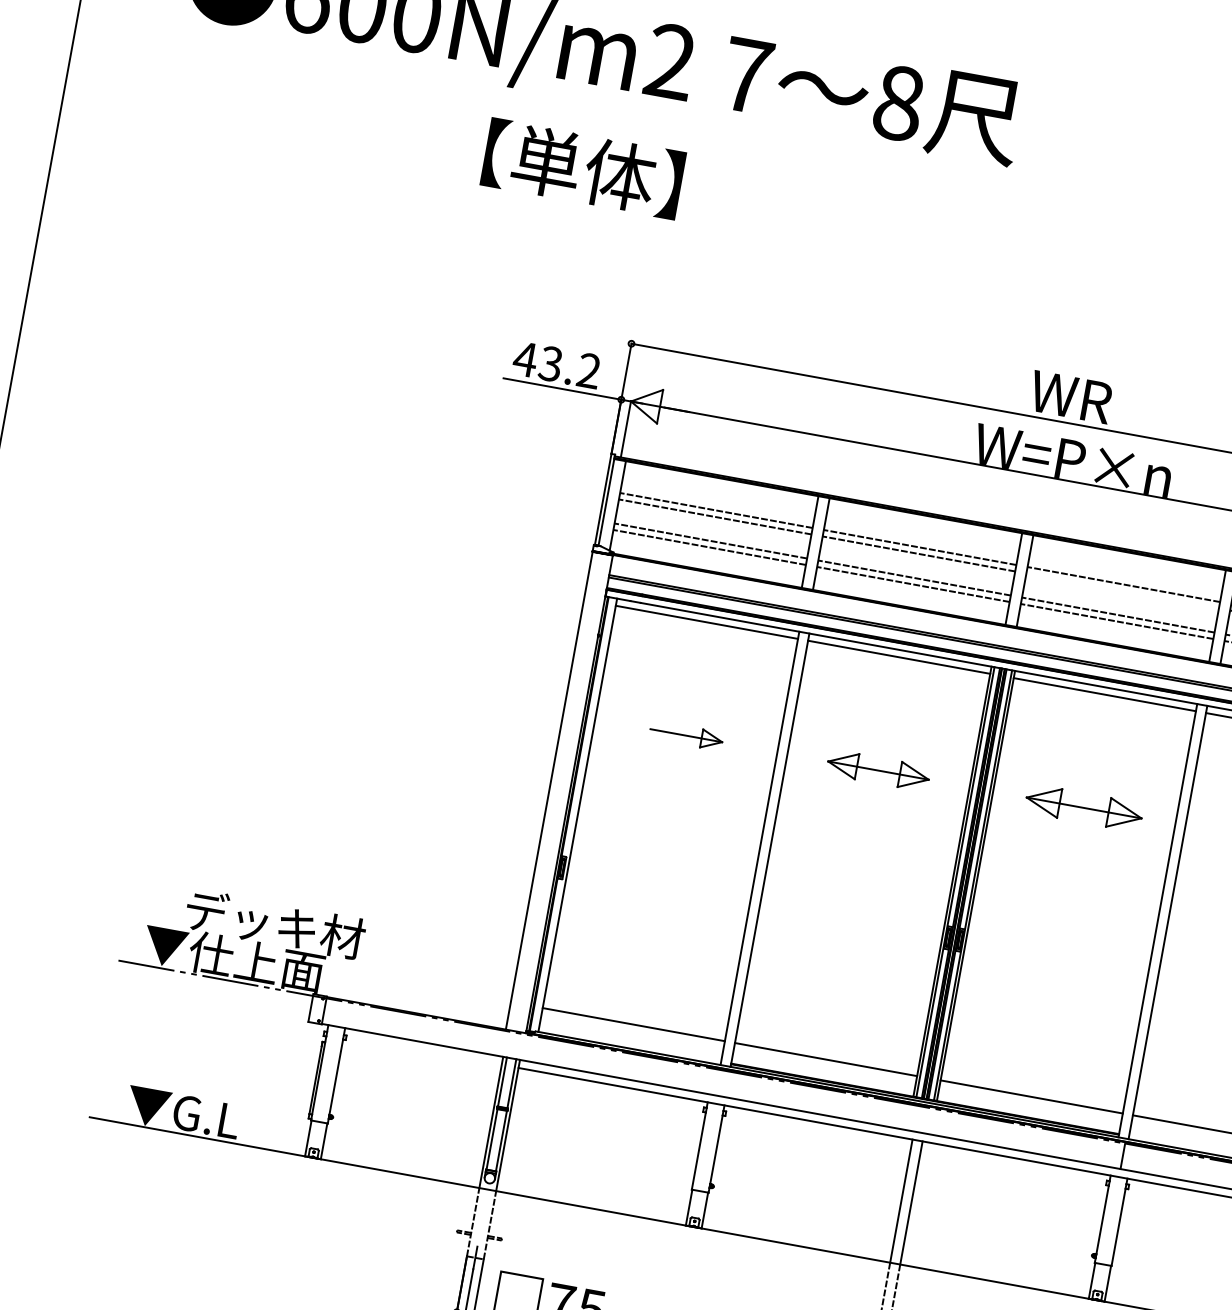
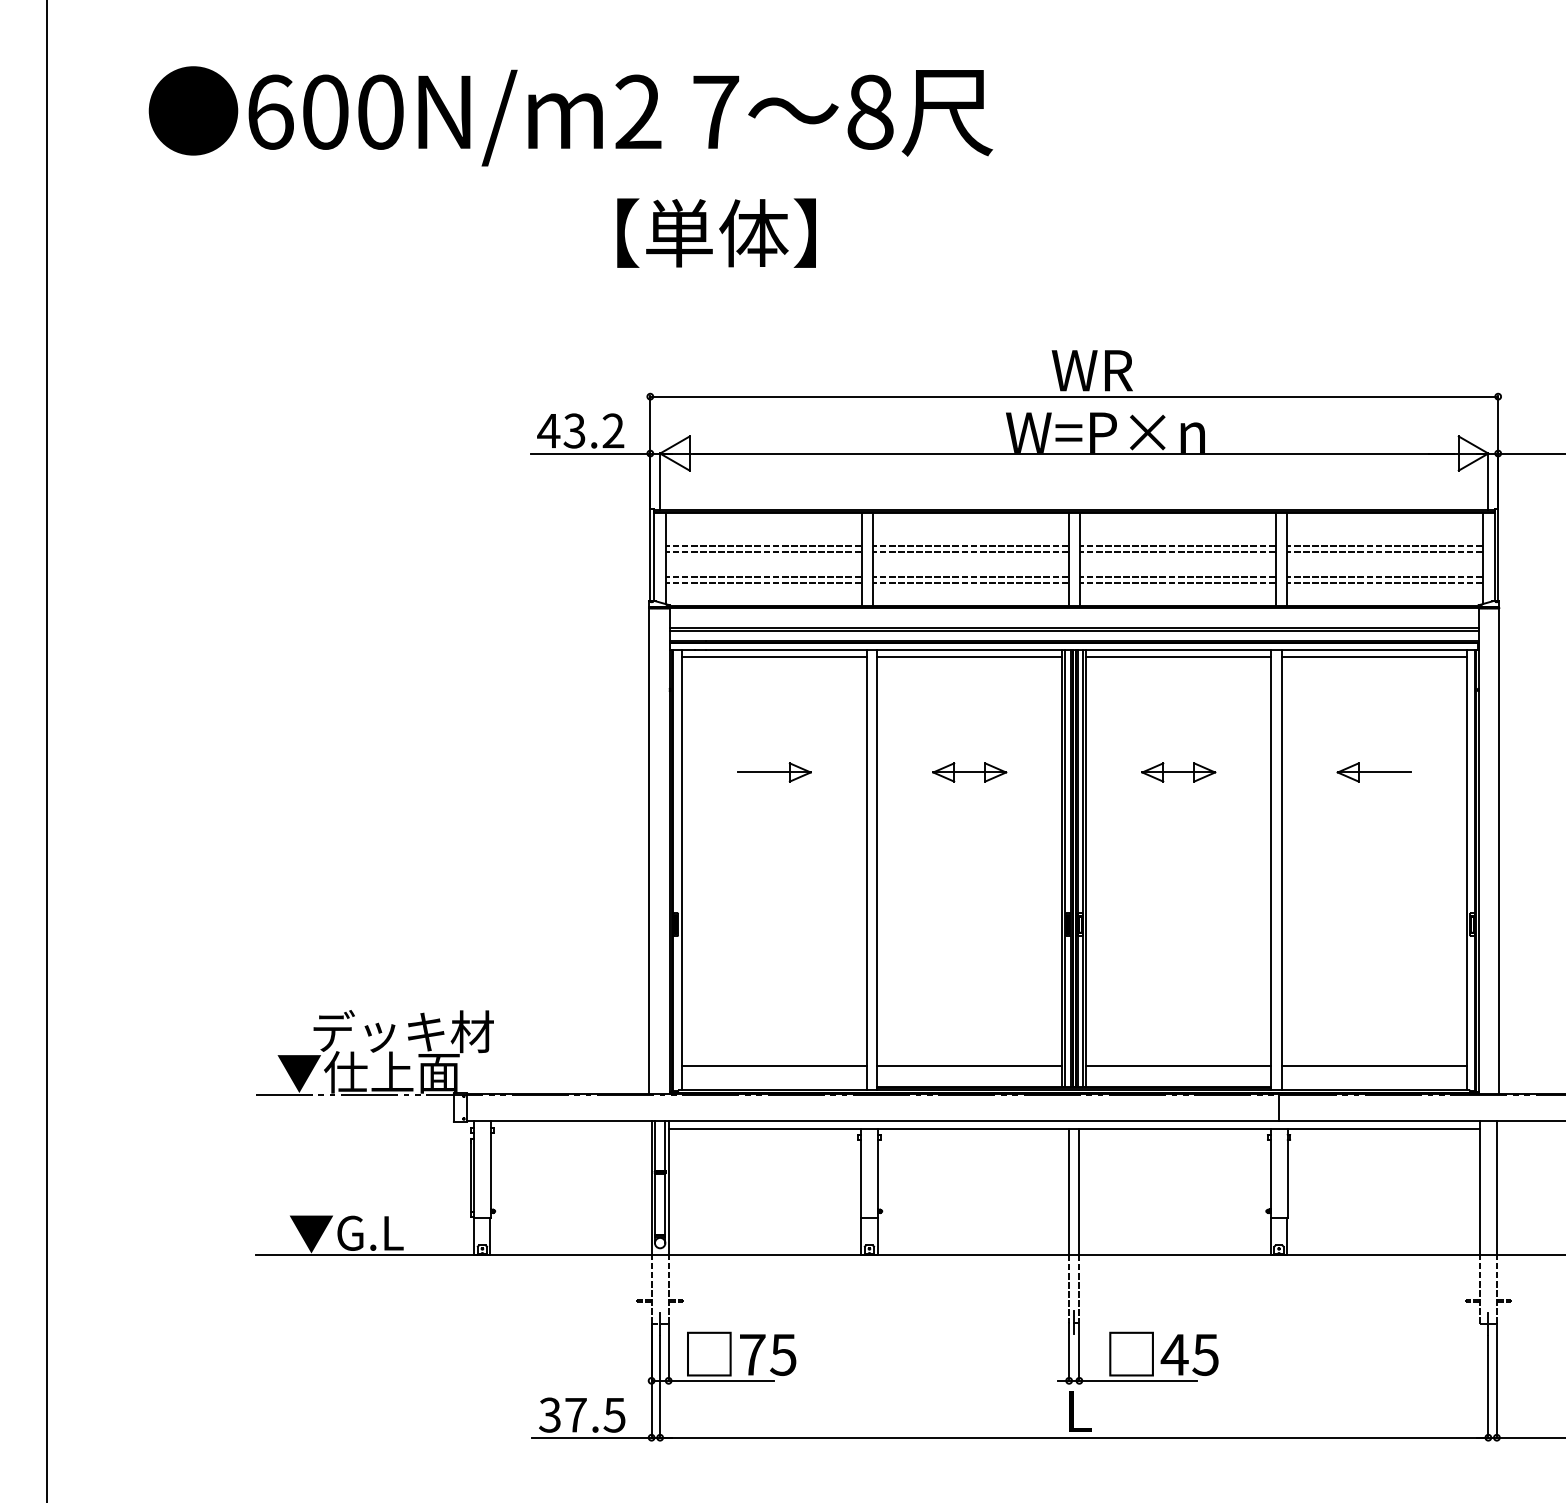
text: (583, 168) -> (716, 232), moved
line: (1122, 591) -> (1177, 552), added
part: (878, 770) -> (969, 772), size x0.71
part: (1083, 807) -> (1178, 772), size x0.62

